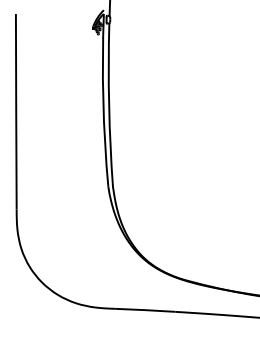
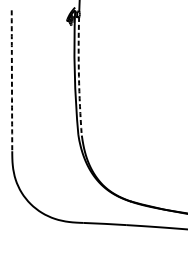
arc: (109, 105) -> (79, 76), solid -> dashed
arc: (16, 111) -> (12, 80), solid -> dashed

